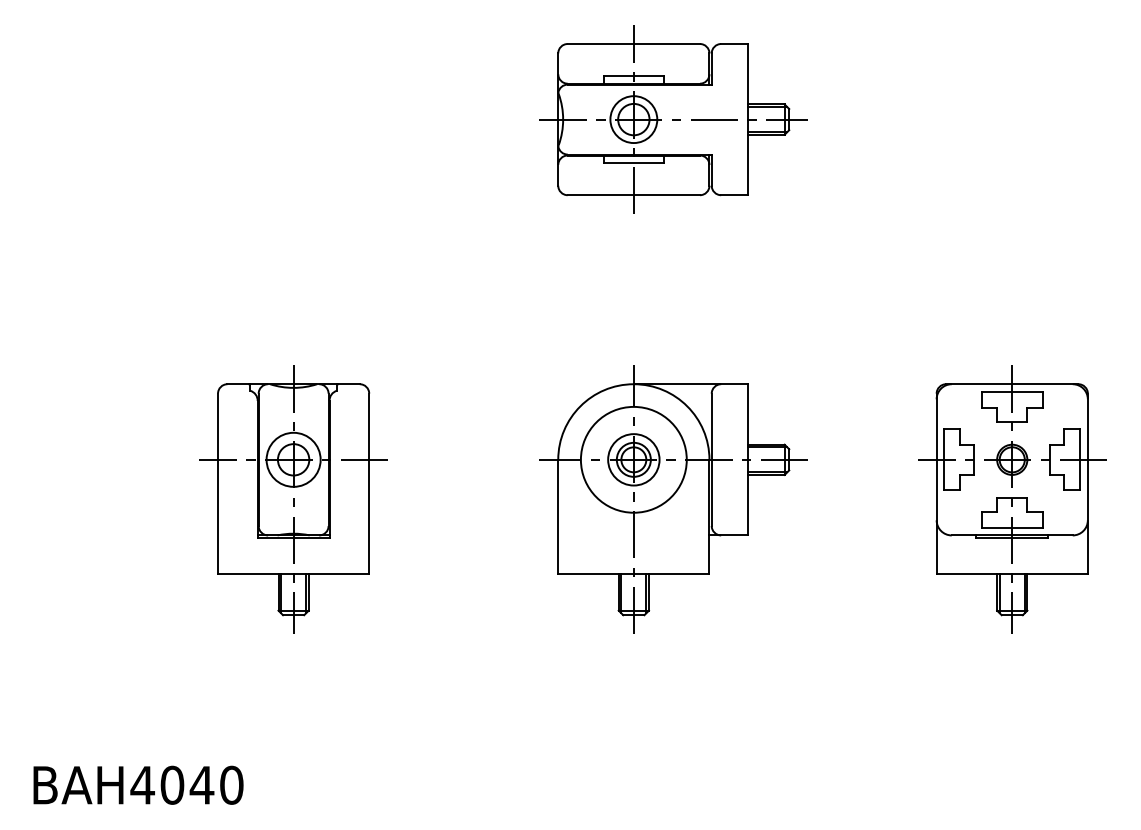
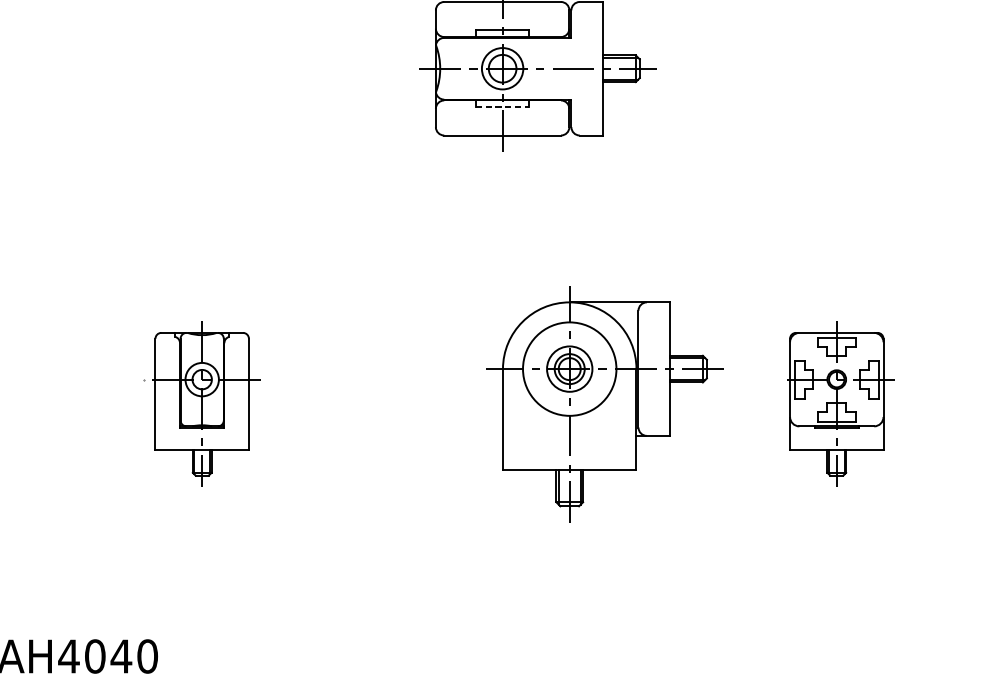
line: (634, 163) -> (503, 107), solid -> dashed
part: (293, 499) -> (202, 404), size x0.7
part: (673, 499) -> (604, 404), moved
part: (1012, 499) -> (836, 404), size x0.7

